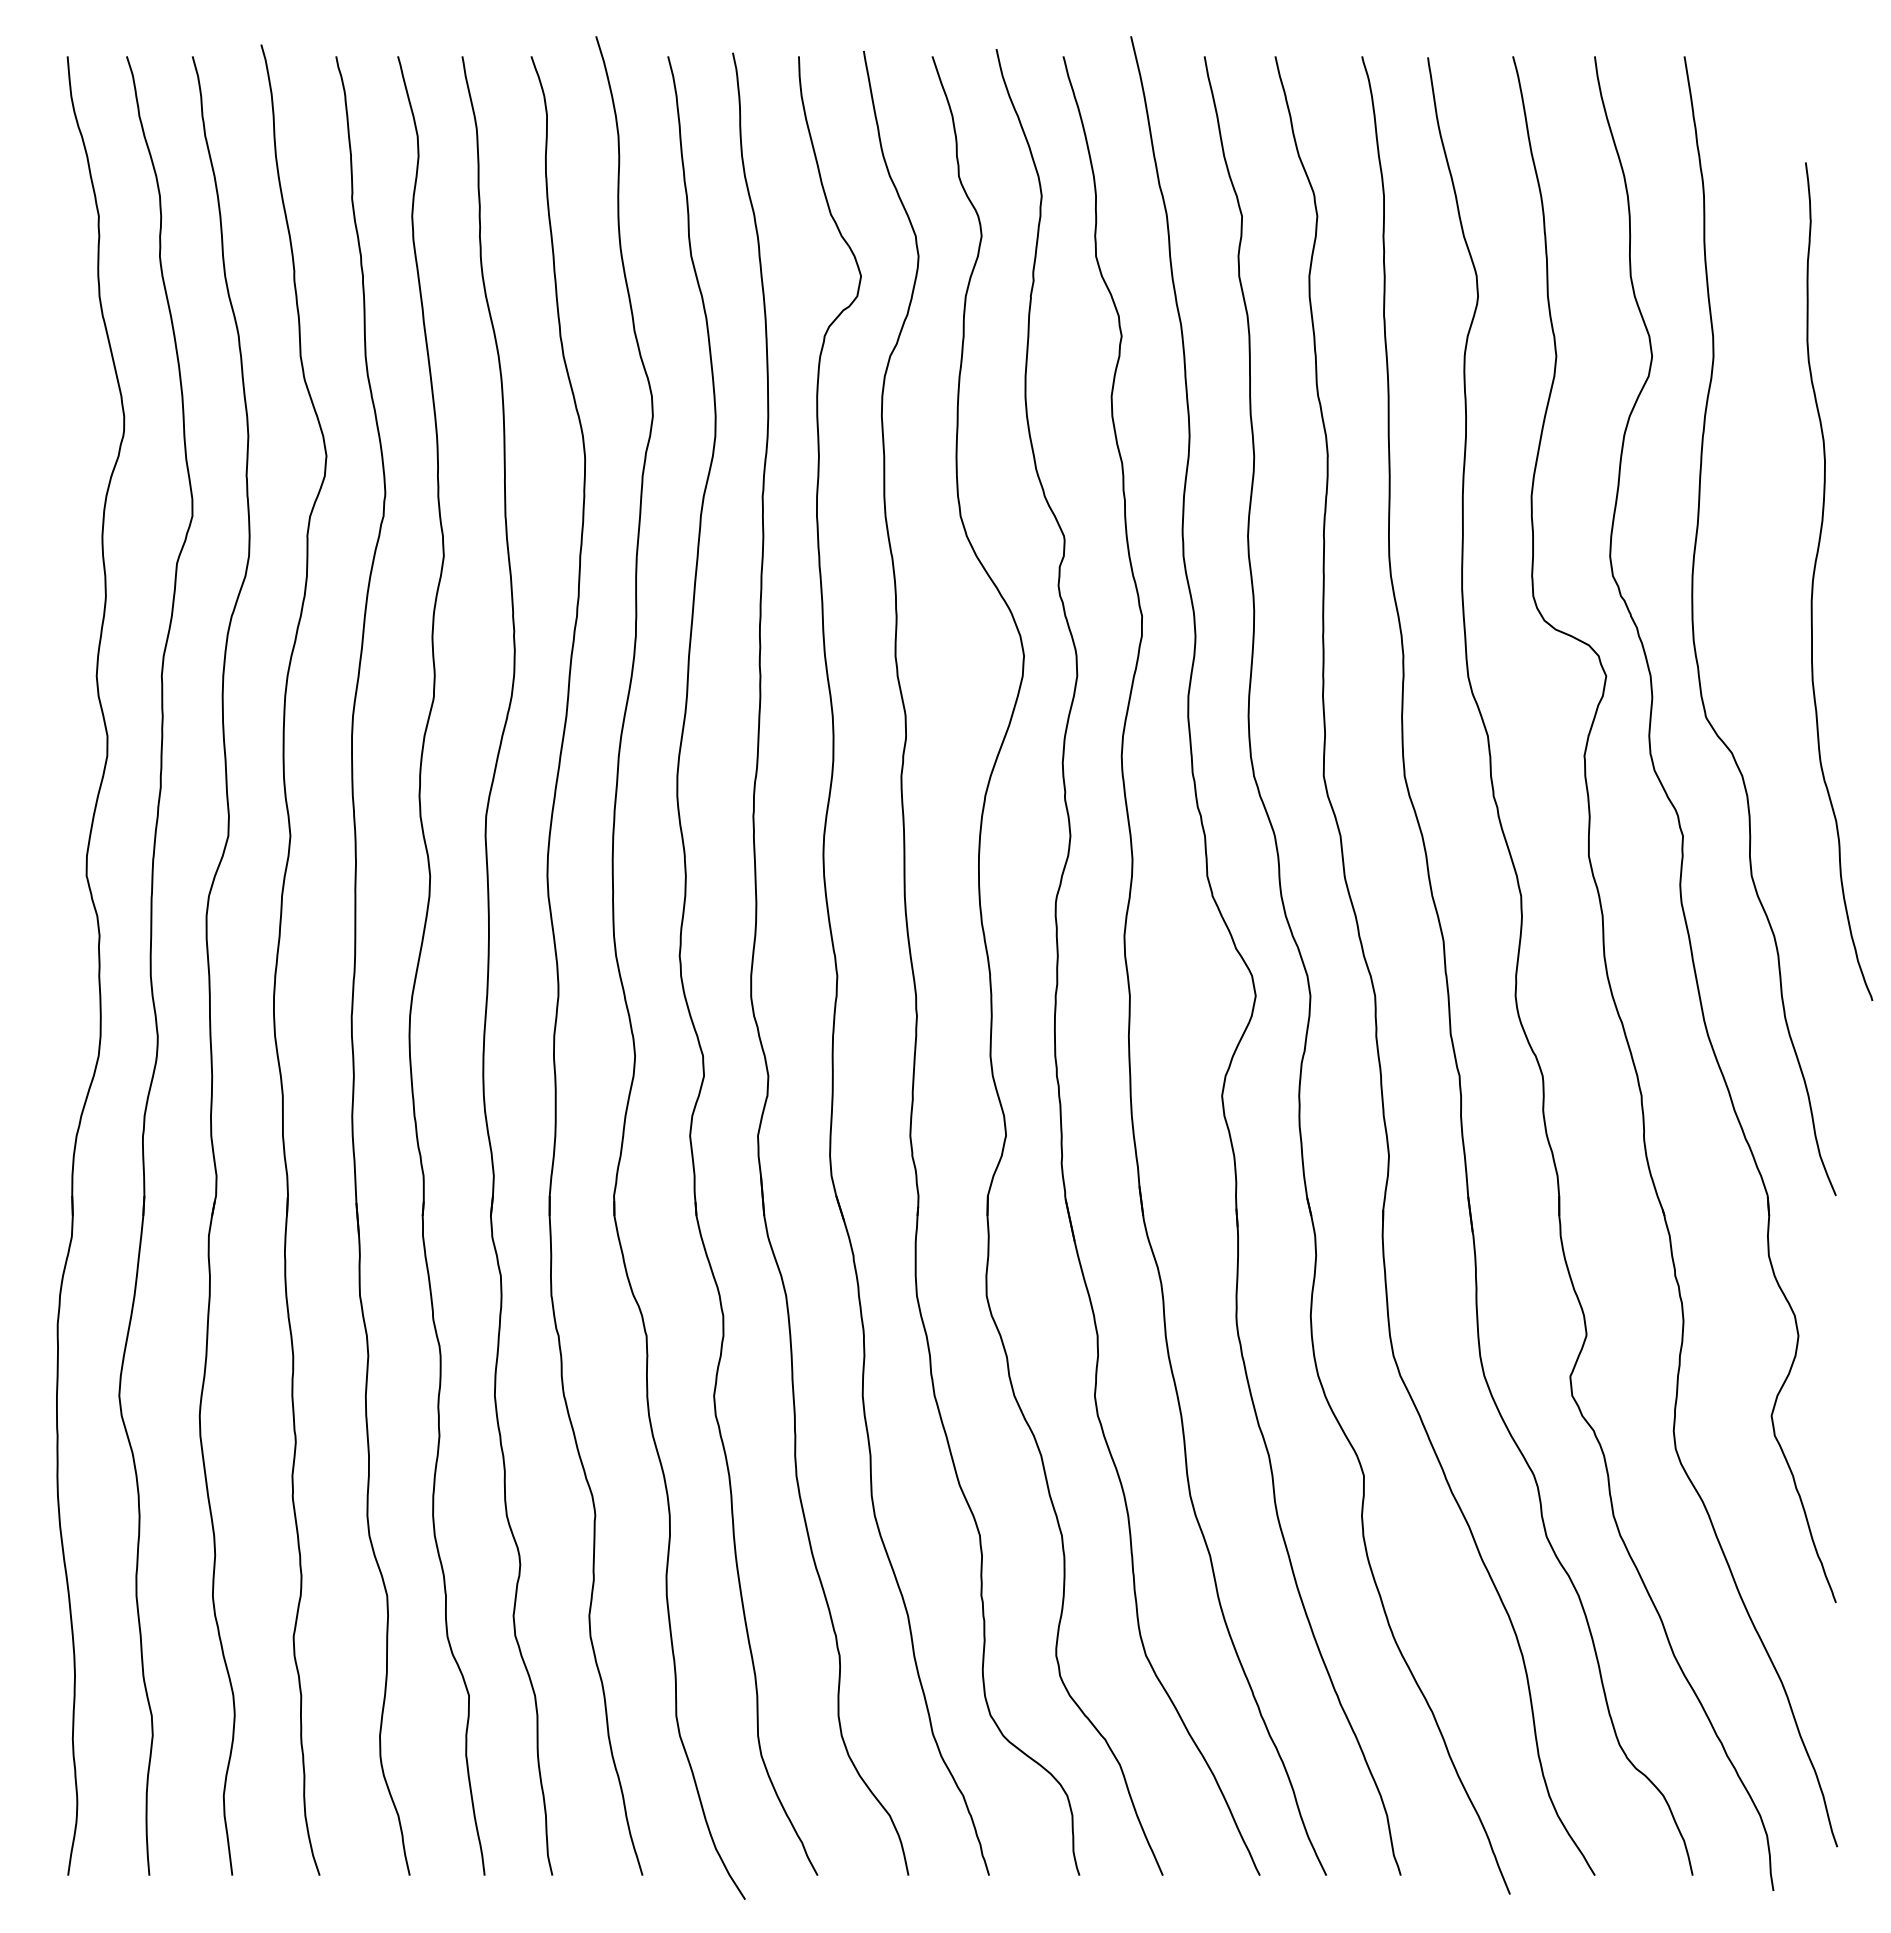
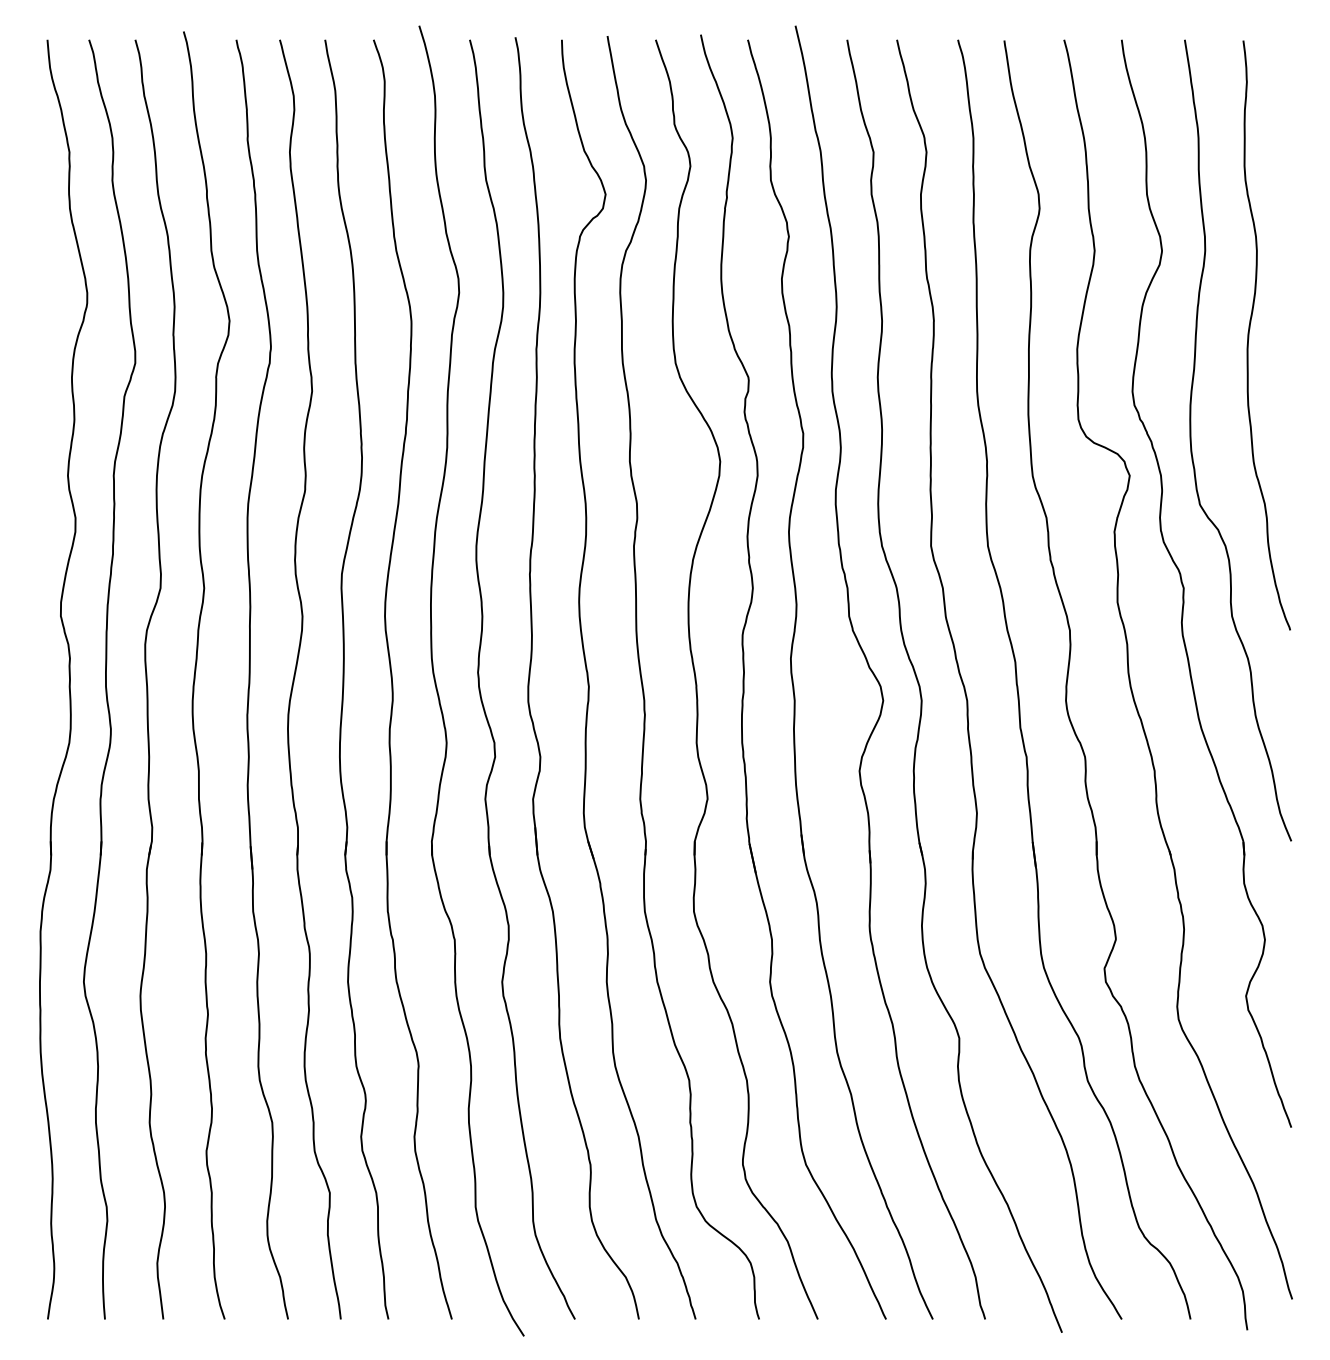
curve: (1814, 578) -> (1249, 333), moved

